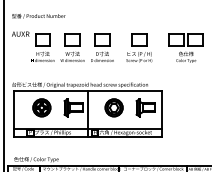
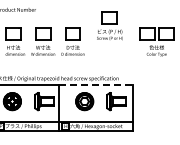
part: (139, 47) -> (110, 25), moved
line: (125, 91) -> (96, 85), solid -> dashed

